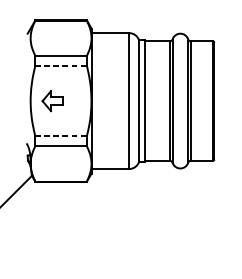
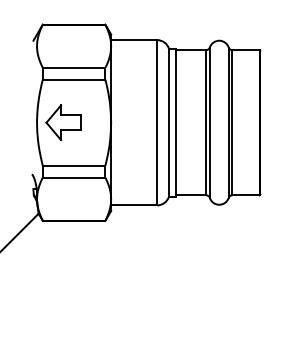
line: (61, 65) -> (74, 79), dashed -> solid
part: (52, 100) -> (63, 122), size x1.43
line: (61, 136) -> (74, 165), dashed -> solid

